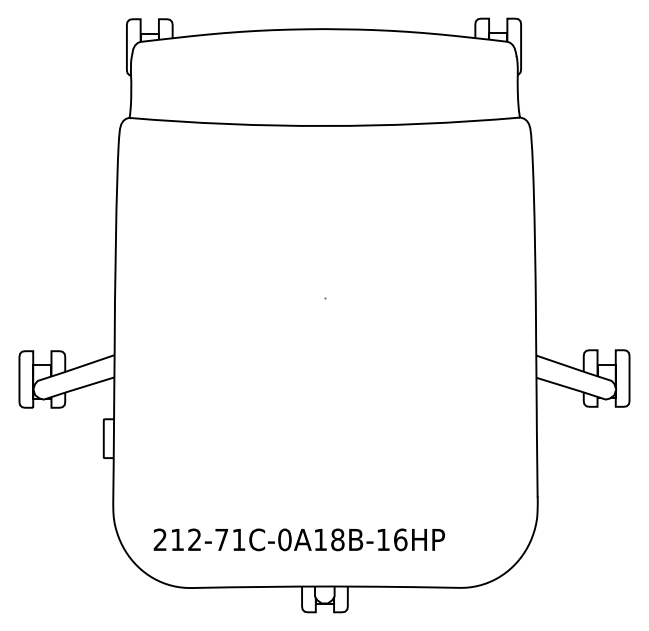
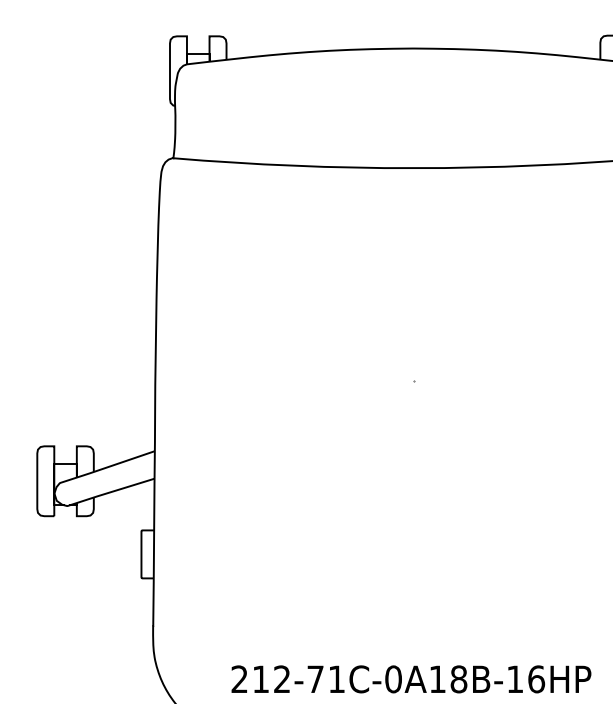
text: (298, 539) -> (410, 678), moved

